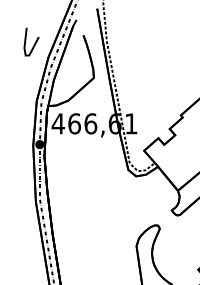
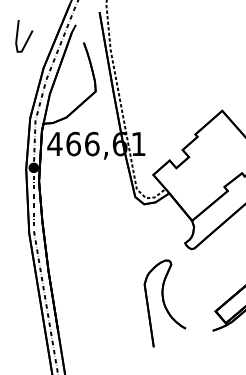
line: (34, 43) -> (27, 38), moved

